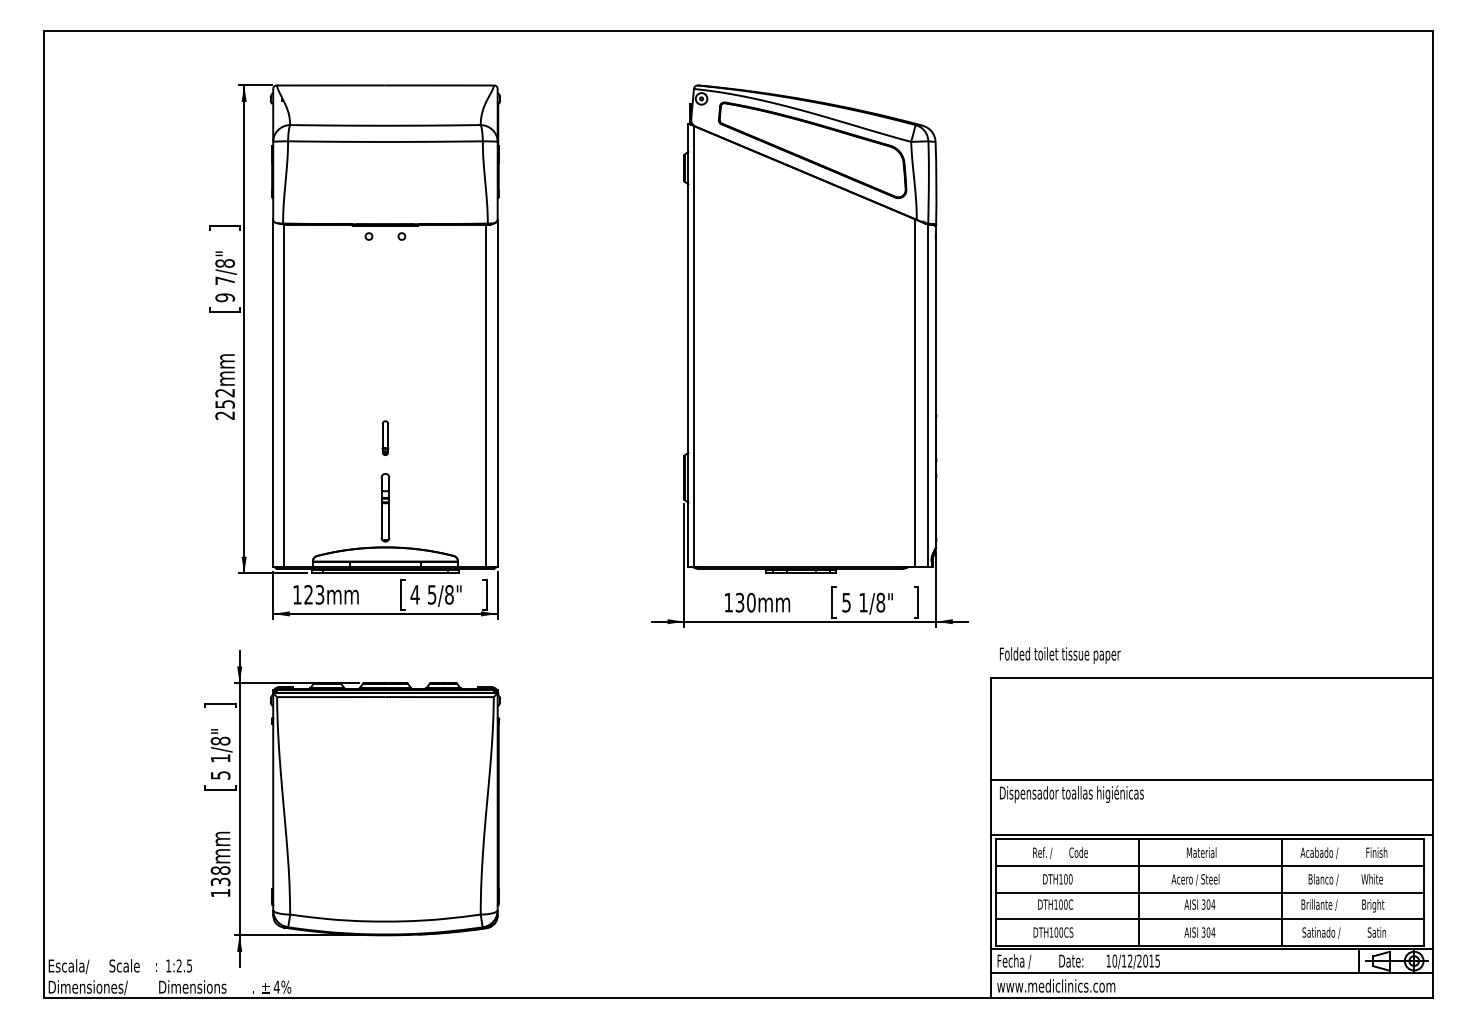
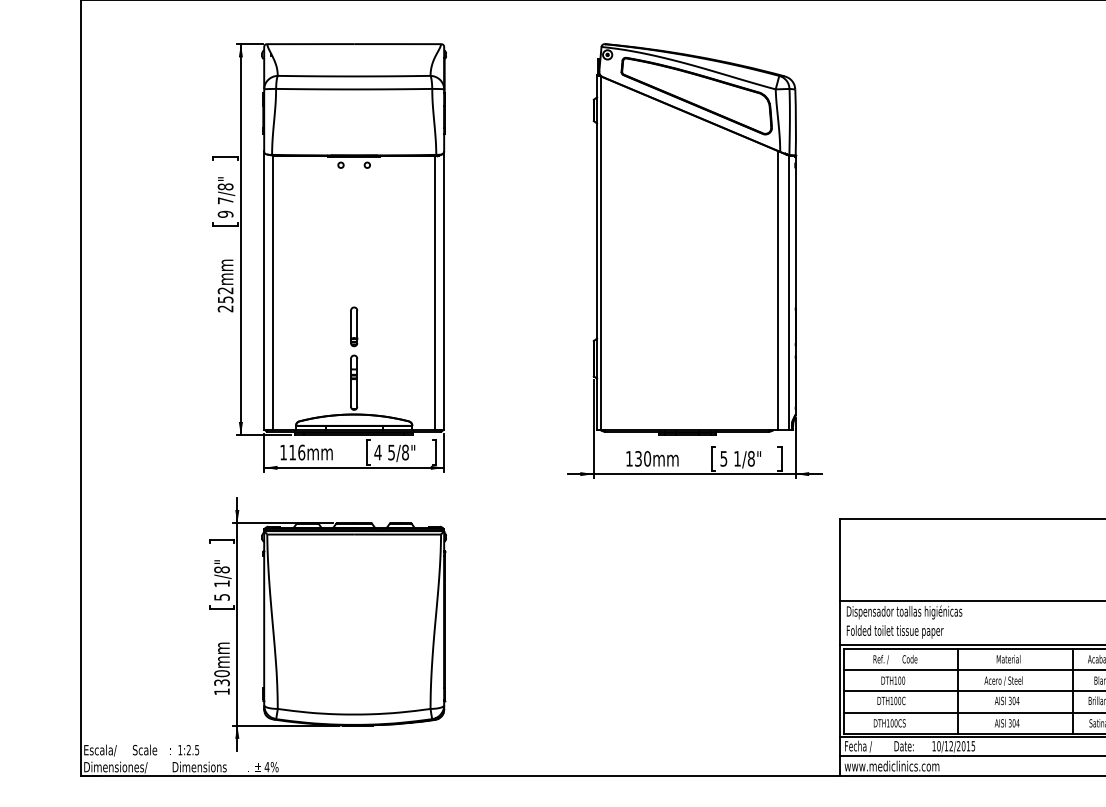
part: (385, 438) -> (354, 327), size x1.43
text: (314, 594) -> (297, 452), 123mm -> 116mm
text: (1060, 655) -> (895, 631), moved
text: (220, 870) -> (221, 673), 138mm -> 130mm

